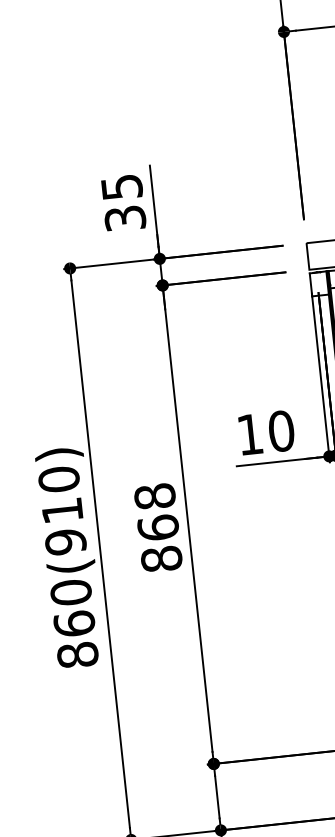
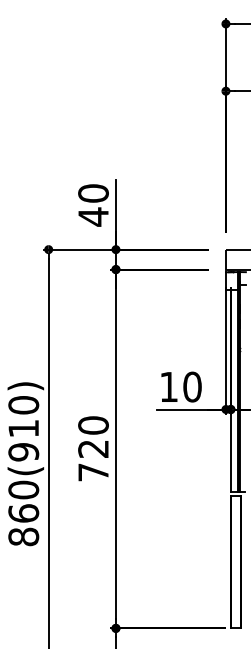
text: (123, 203) -> (93, 205), 35 -> 40
text: (158, 527) -> (93, 448), 868 -> 720

